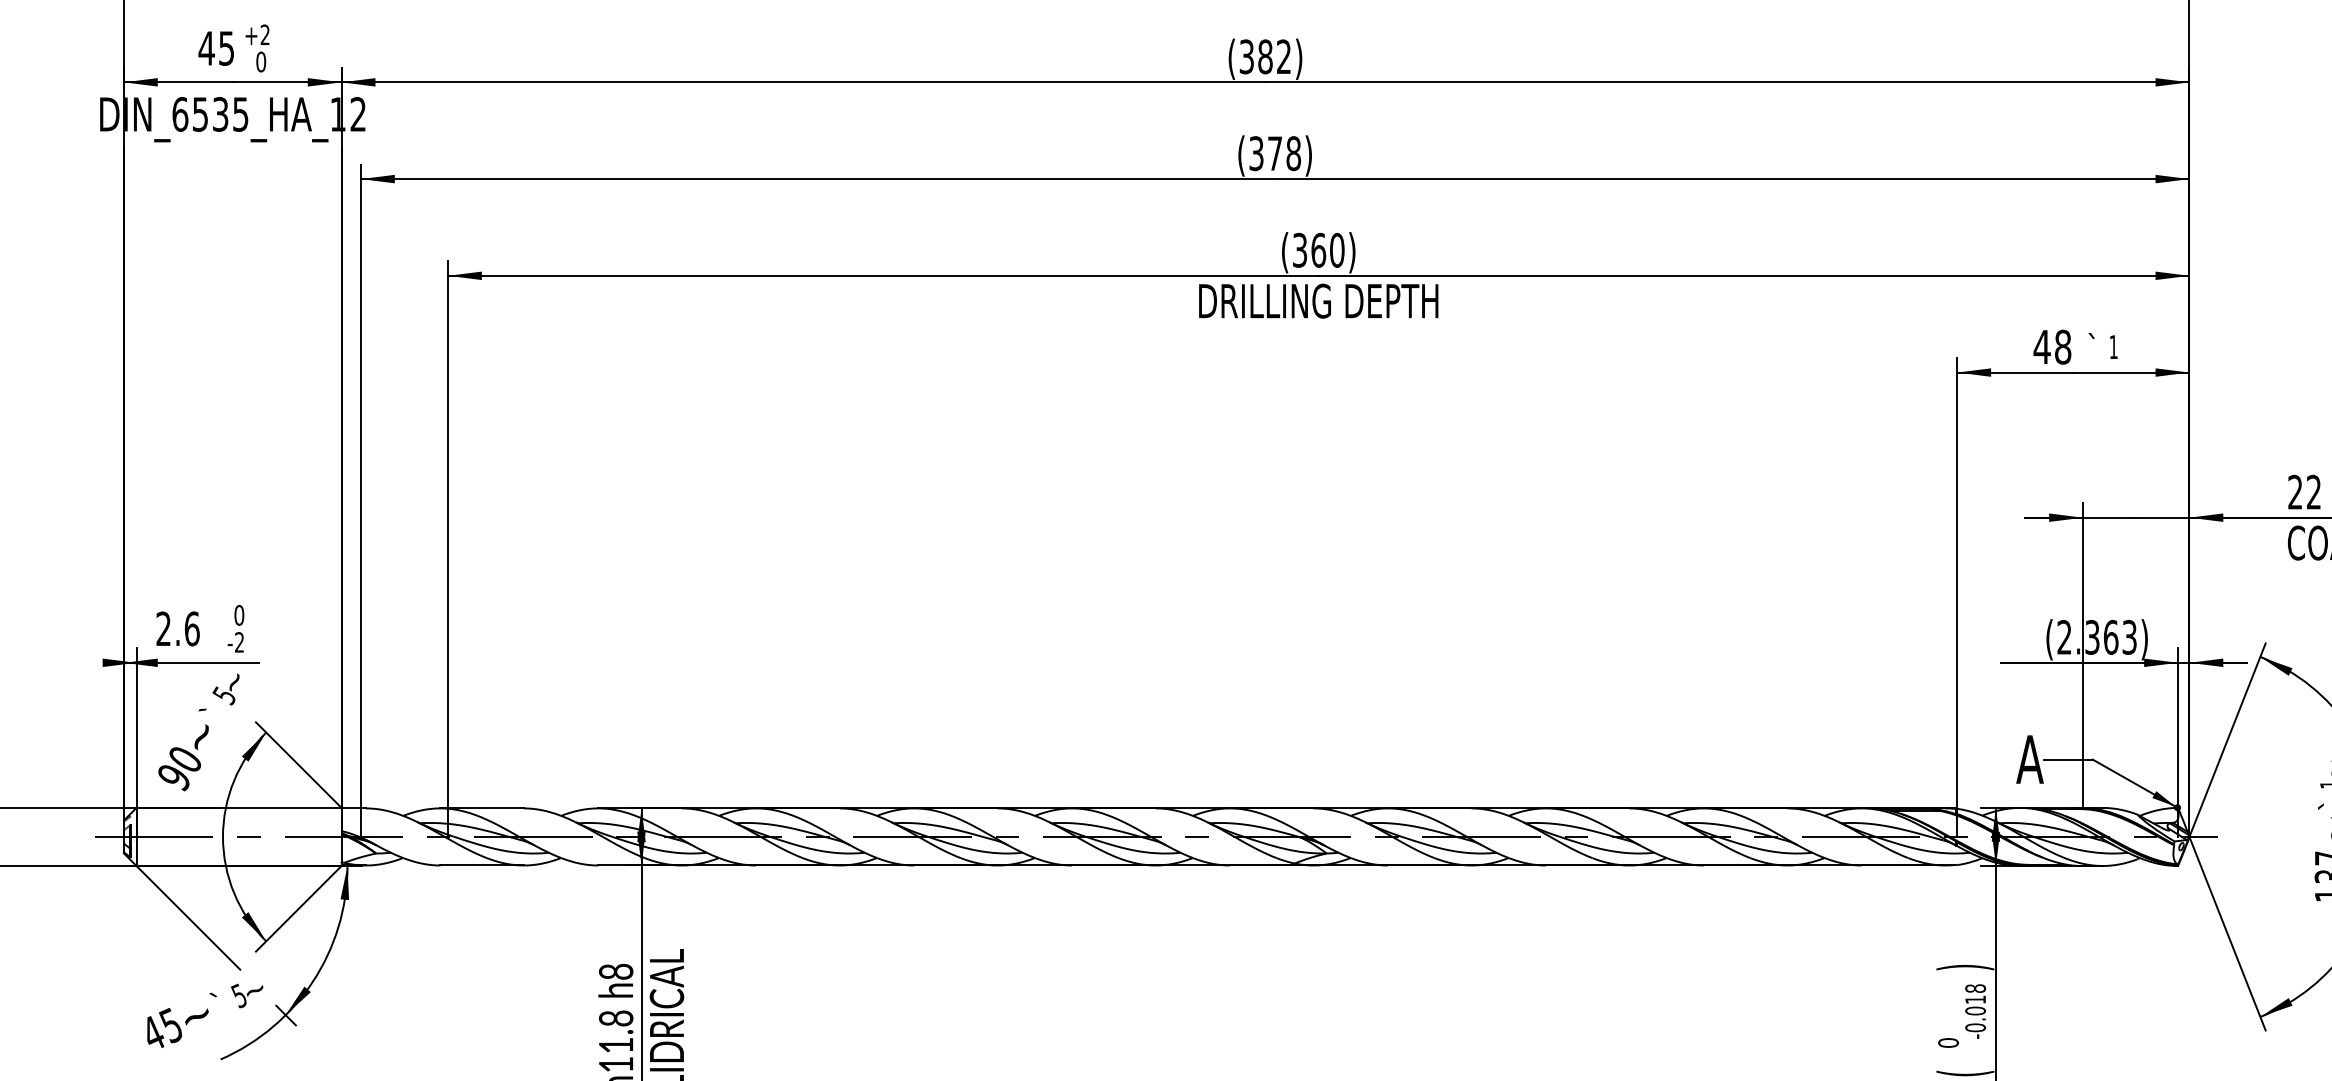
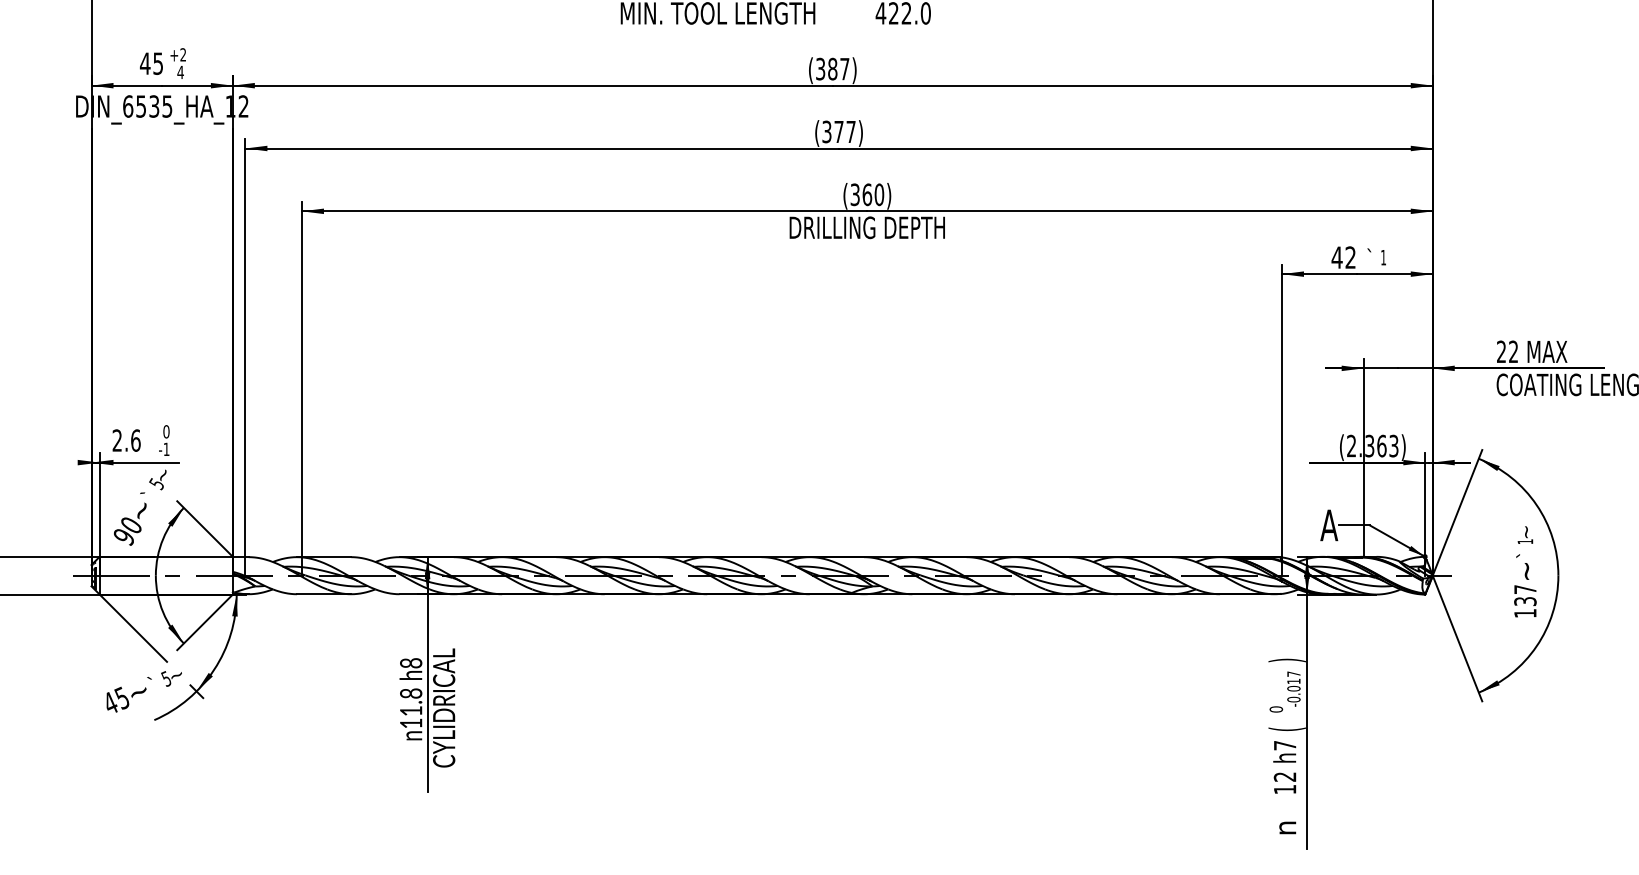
text: (1283, 55) -> (844, 68), (382) -> (387)
text: (260, 62) -> (180, 72), 0 -> 4
text: (1292, 152) -> (850, 131), (378) -> (377)
text: (2062, 346) -> (1350, 257), 48 -> 42
text: (239, 641) -> (166, 448), -2 -> -1
text: (1974, 987) -> (1293, 673), -0.018 -> -0.017

